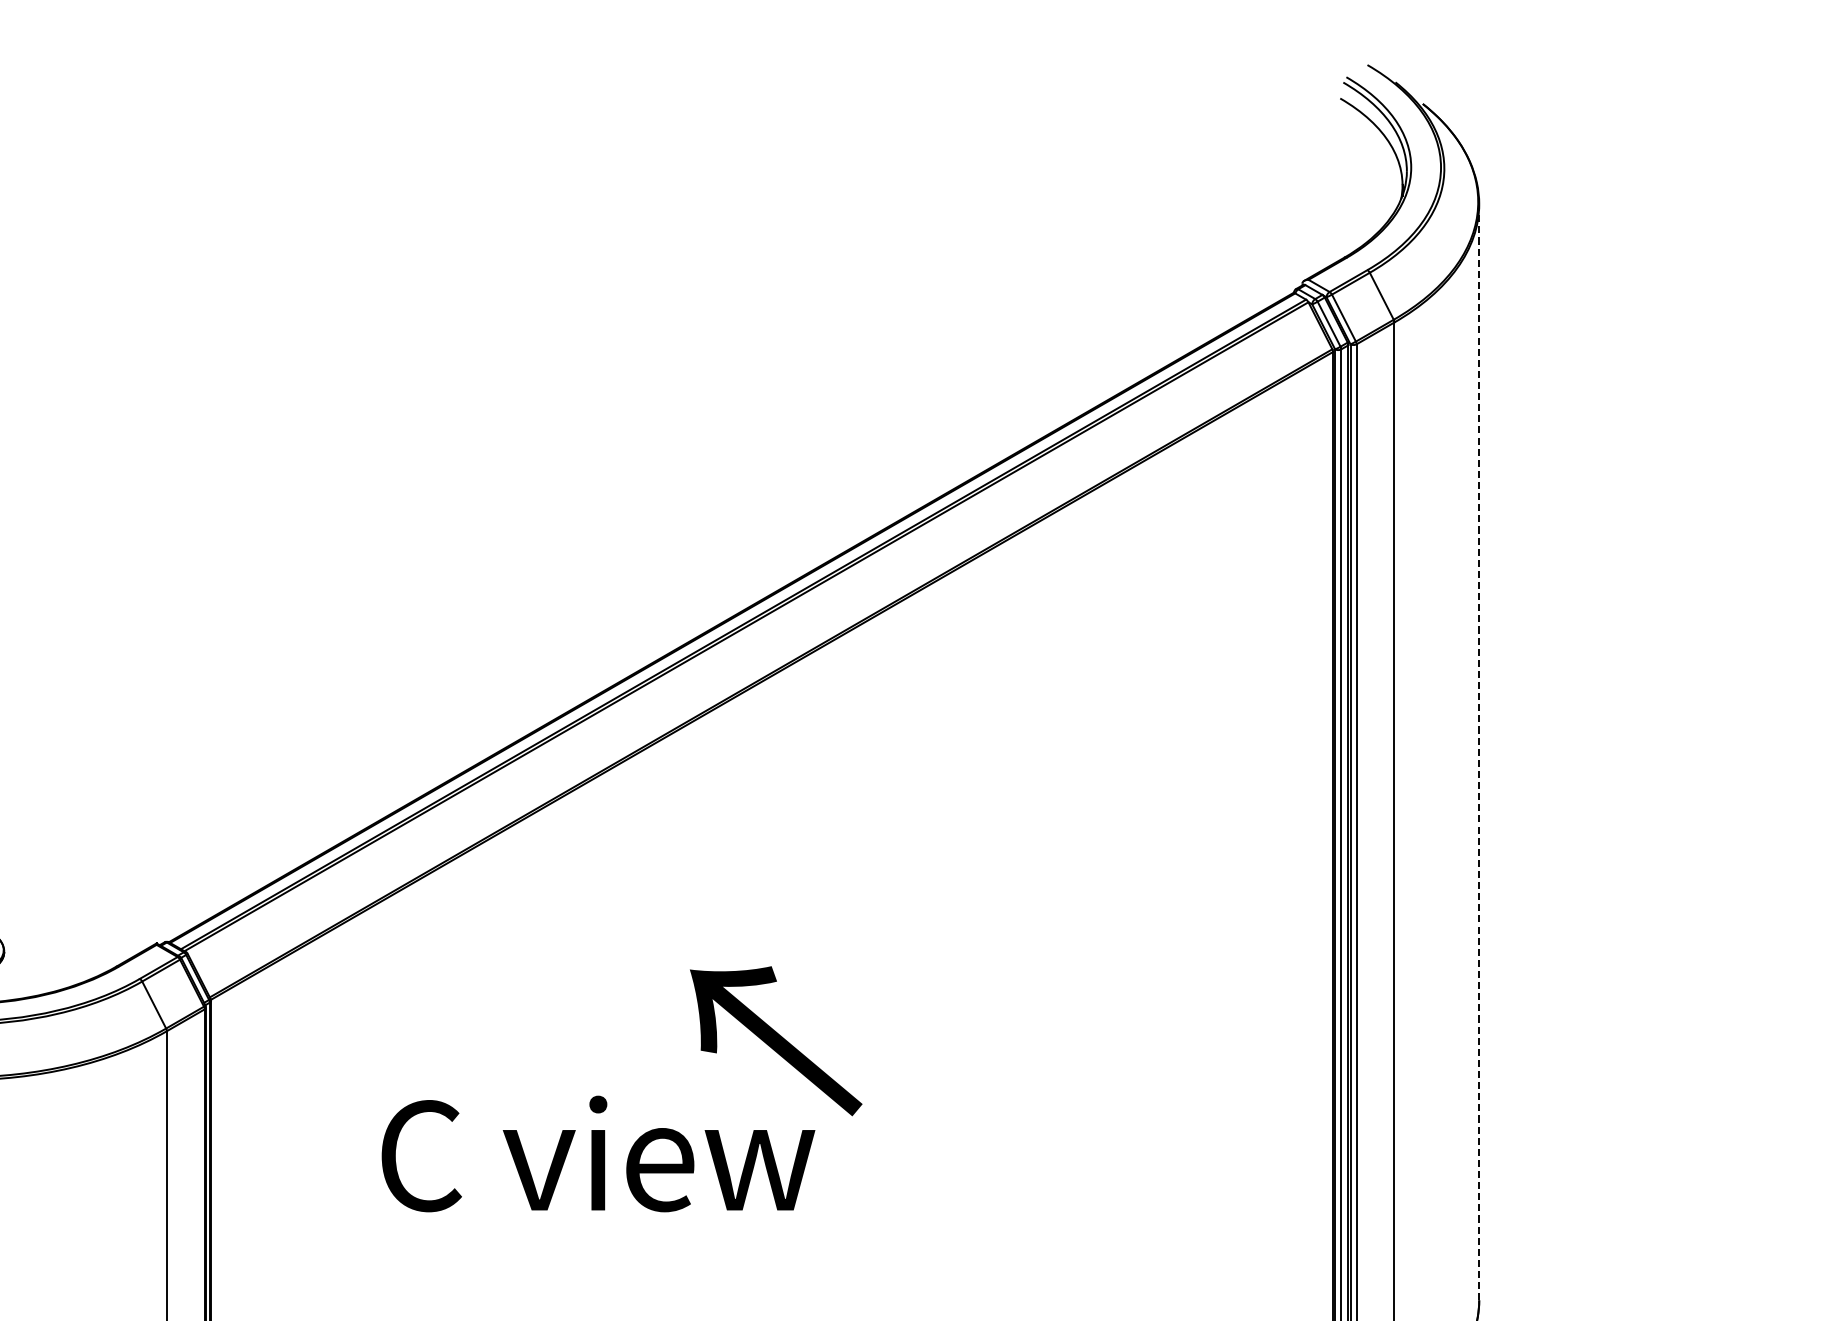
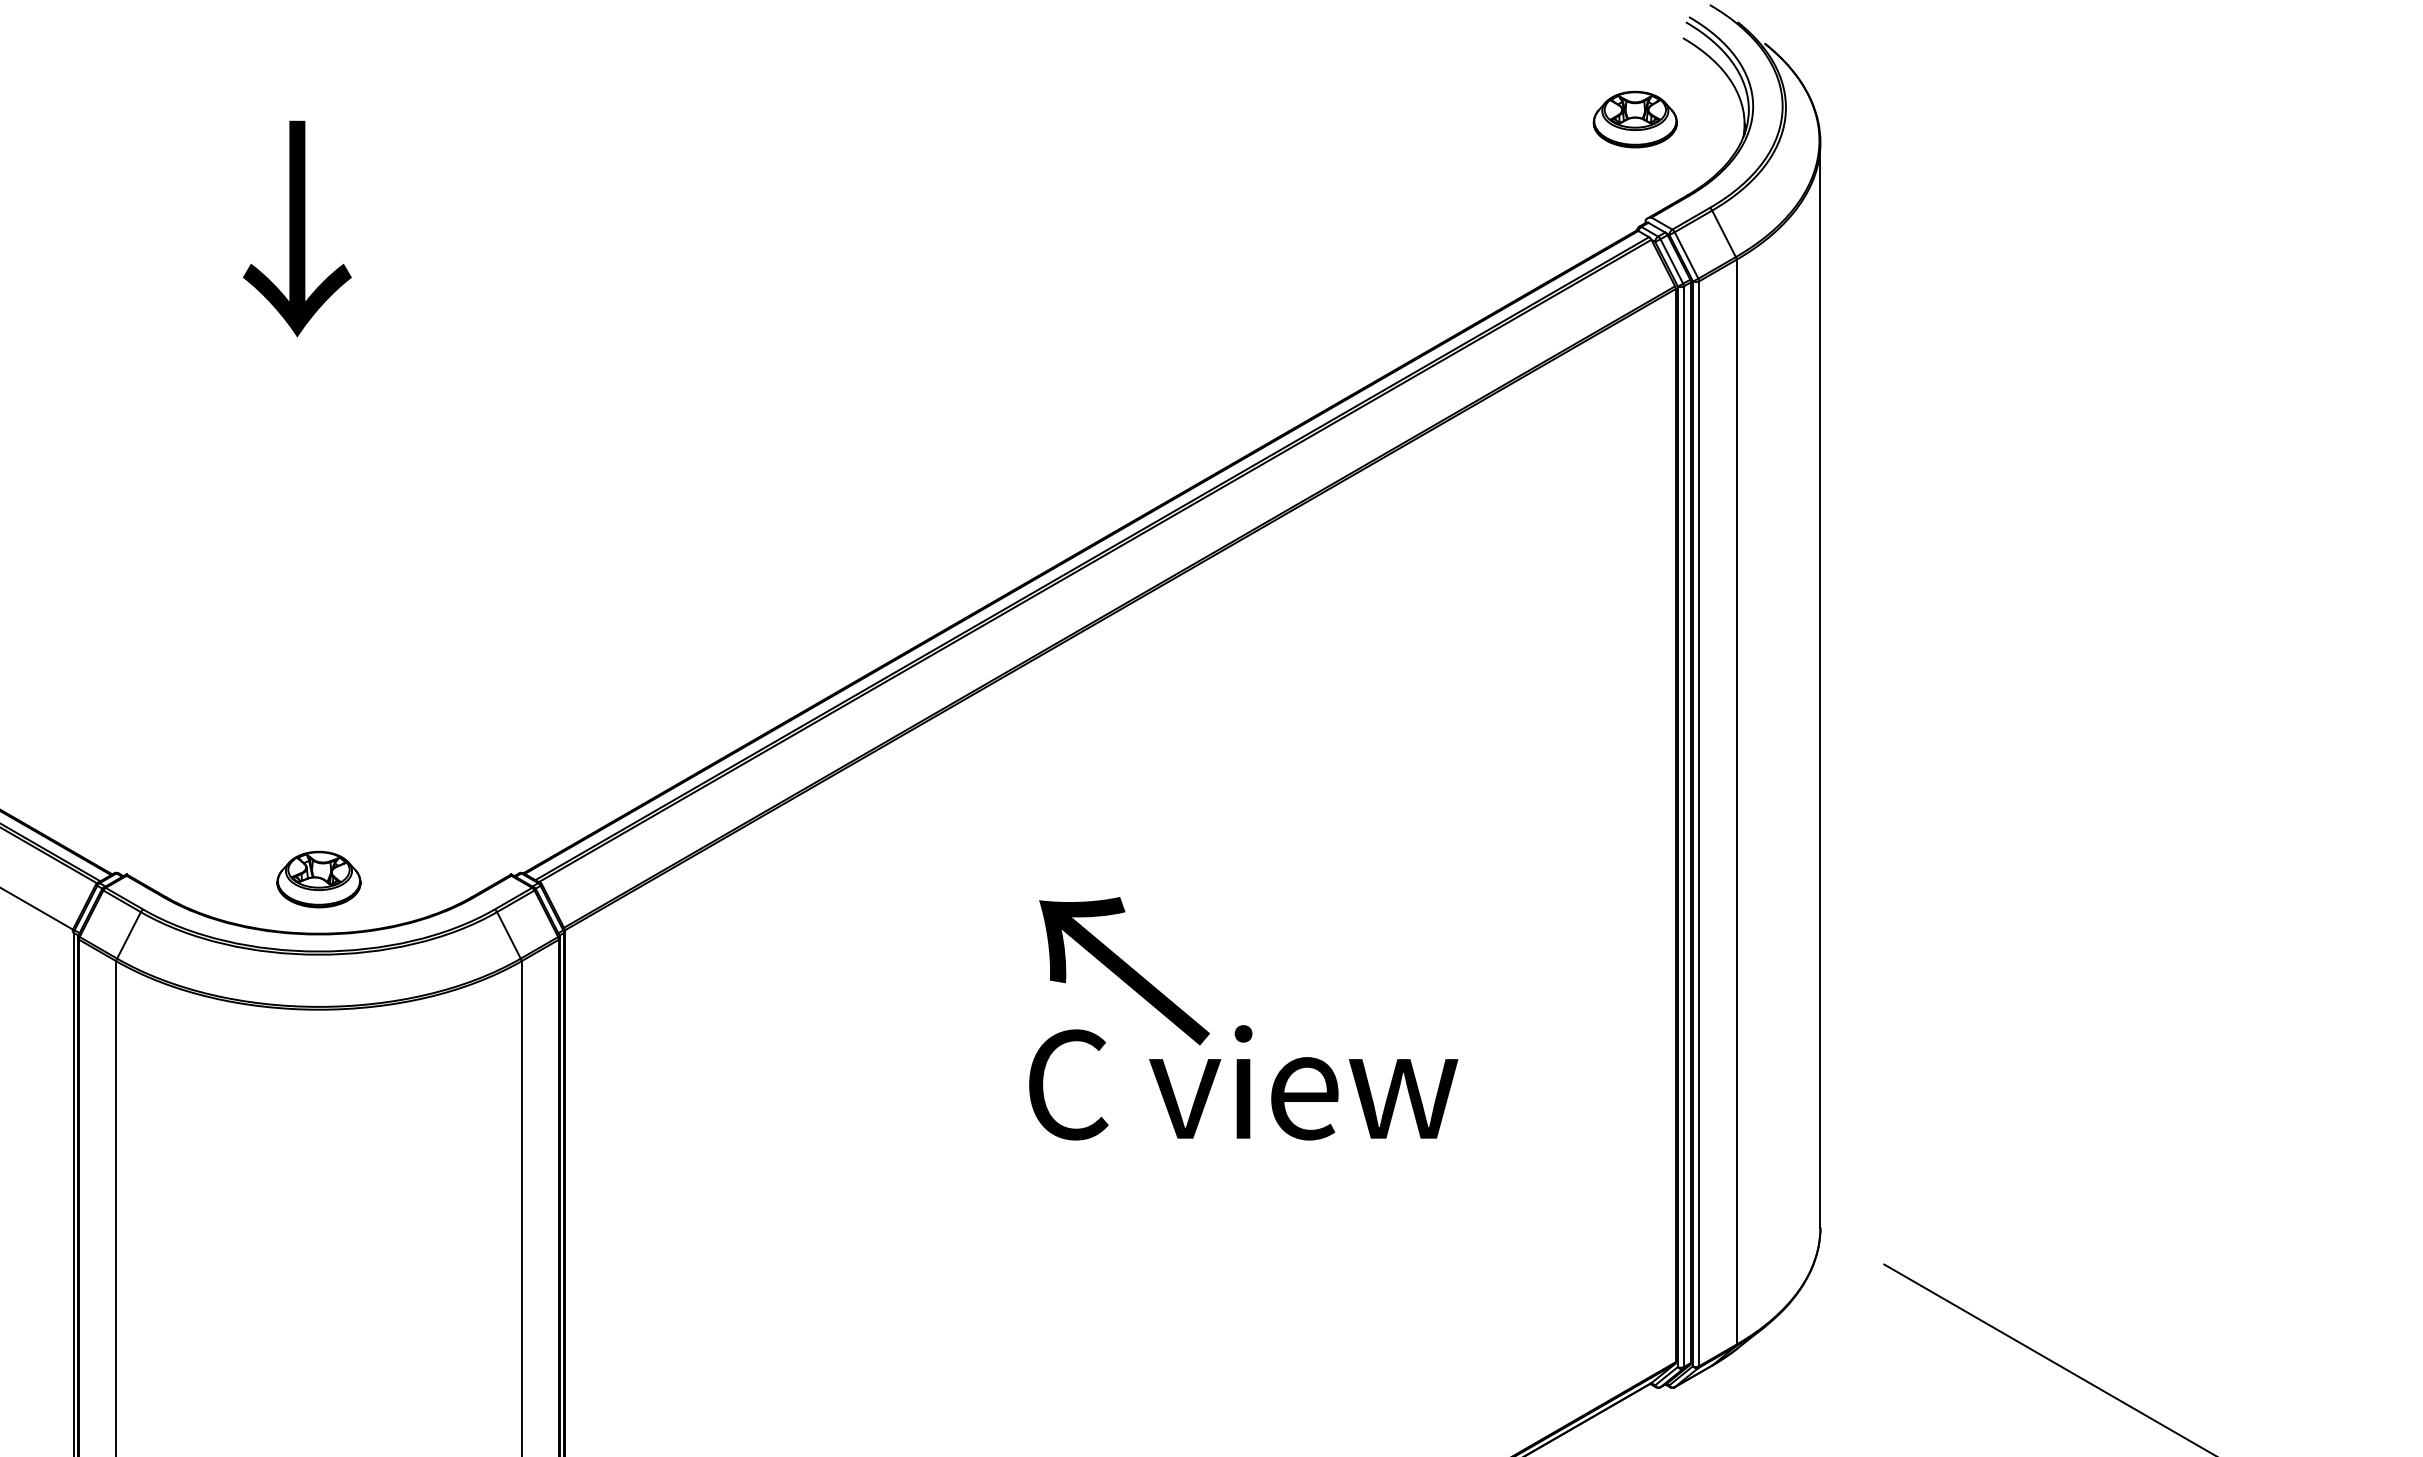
part: (1291, 180) -> (1634, 119), added
line: (1479, 751) -> (1820, 684), dashed -> solid
text: (598, 1153) -> (1243, 1082), moved

